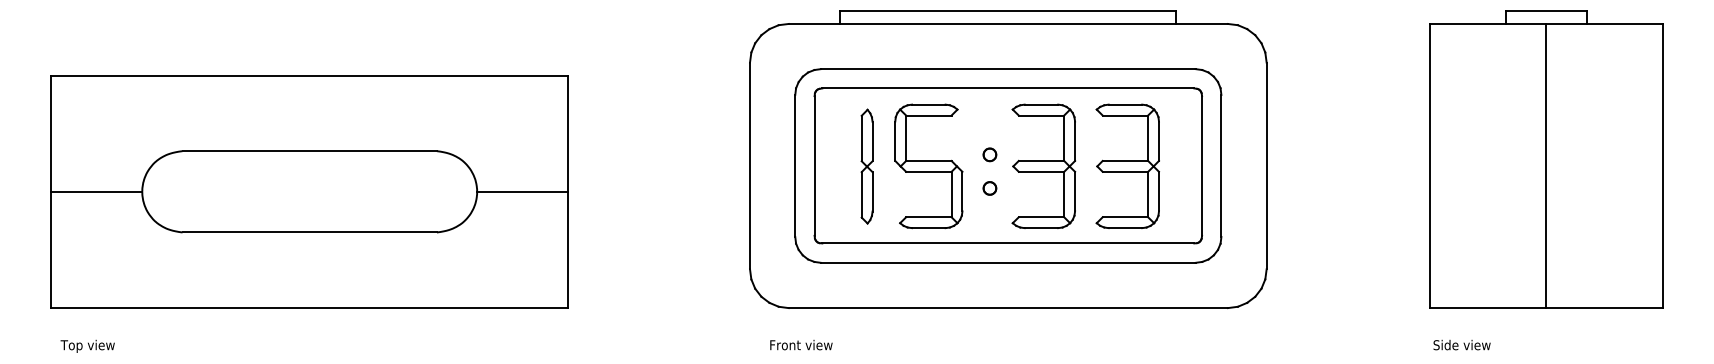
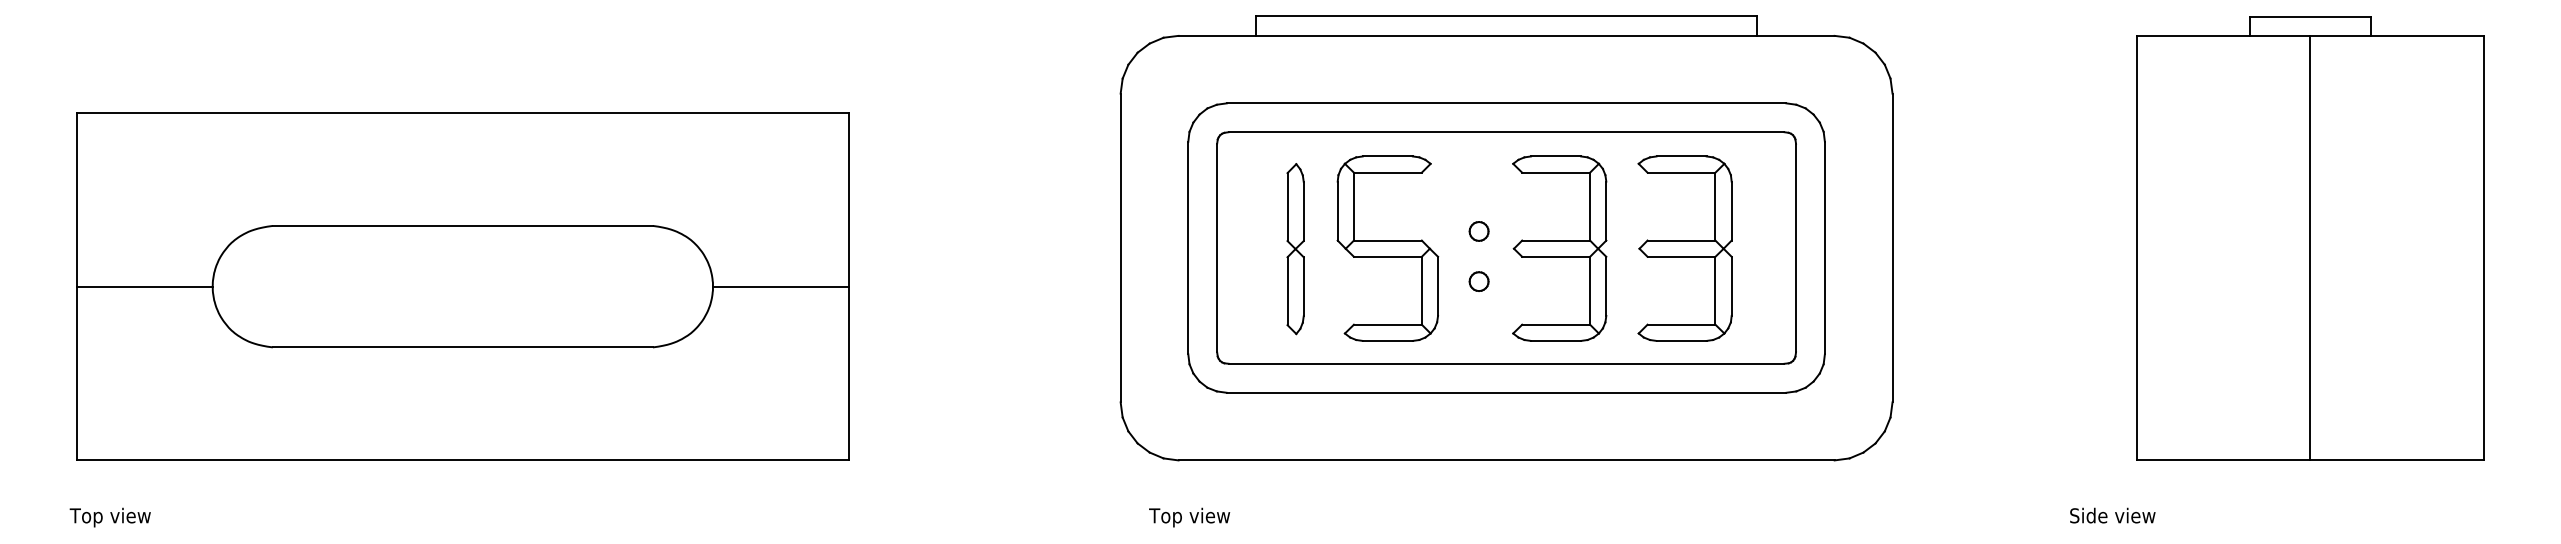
text: (1461, 344) -> (2111, 514), moved
text: (87, 345) -> (109, 516), moved
text: (800, 345) -> (1196, 516), Front view -> Top view

